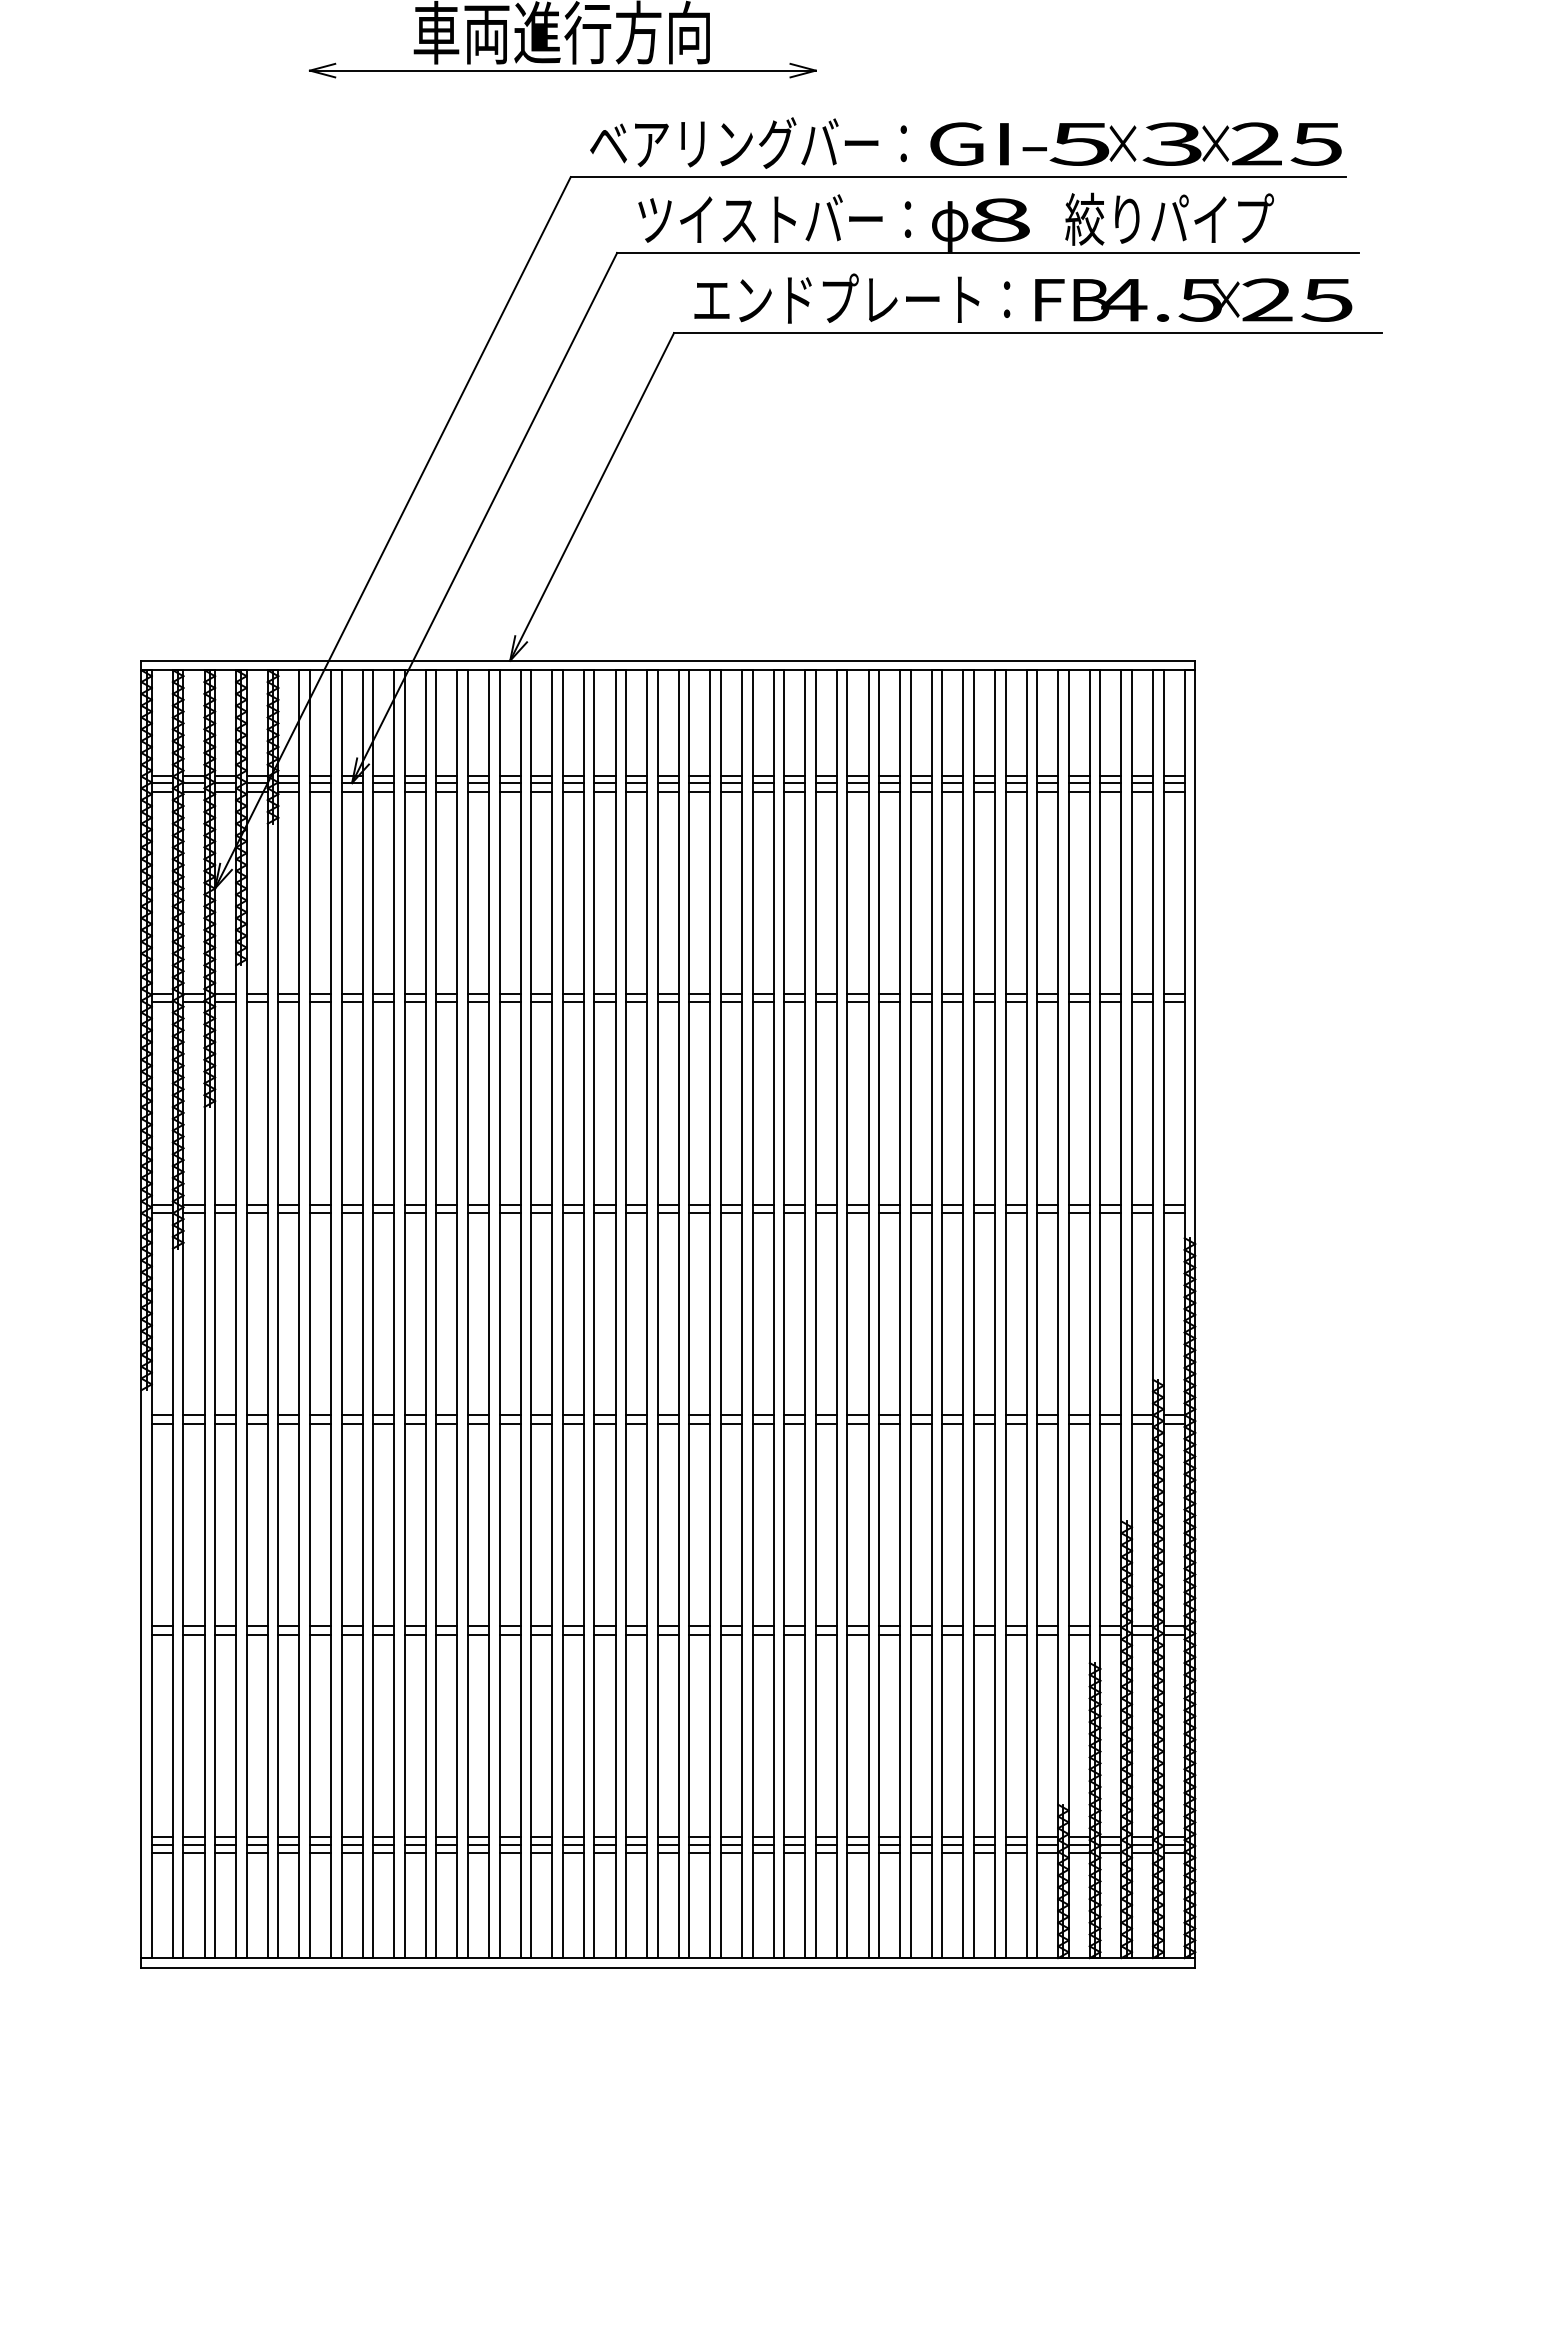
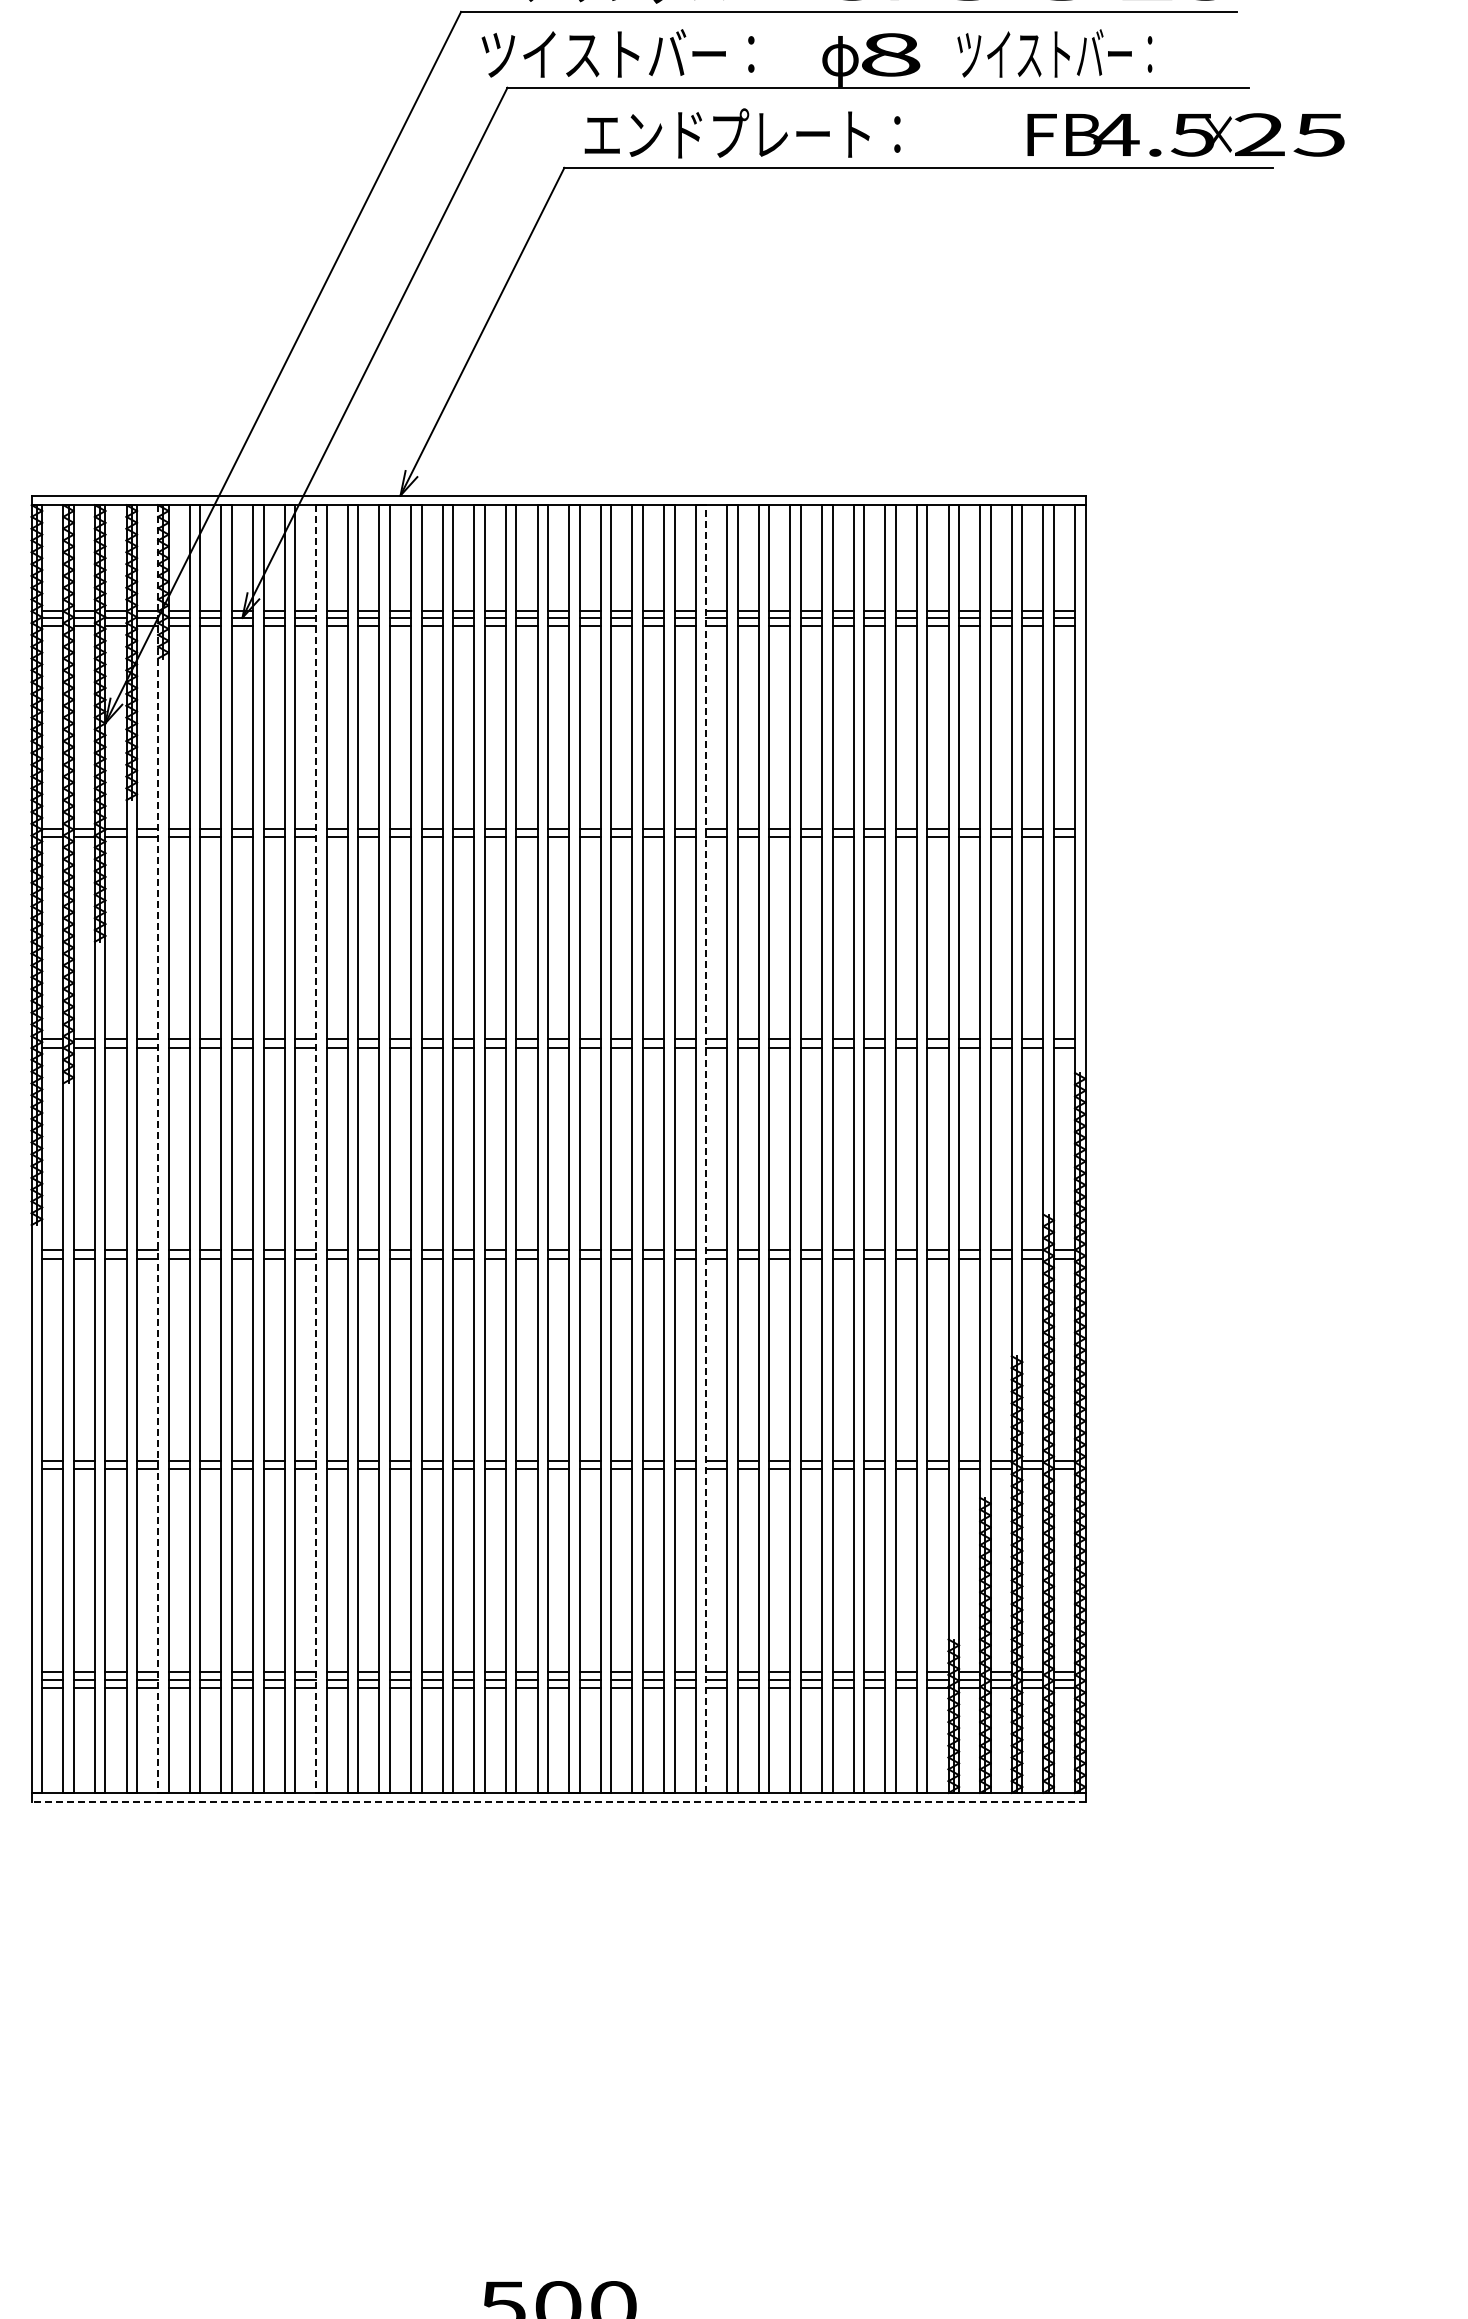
text: (774, 218) -> (617, 53), moved
text: (1169, 218) -> (1059, 53), 絞りパイプ -> ツイストバー：
text: (1193, 299) -> (1185, 134), moved
line: (267, 1314) -> (157, 1149), solid -> dashed
line: (425, 1314) -> (315, 1149), solid -> dashed
line: (815, 1314) -> (705, 1149), solid -> dashed
line: (668, 1967) -> (558, 1802), solid -> dashed

